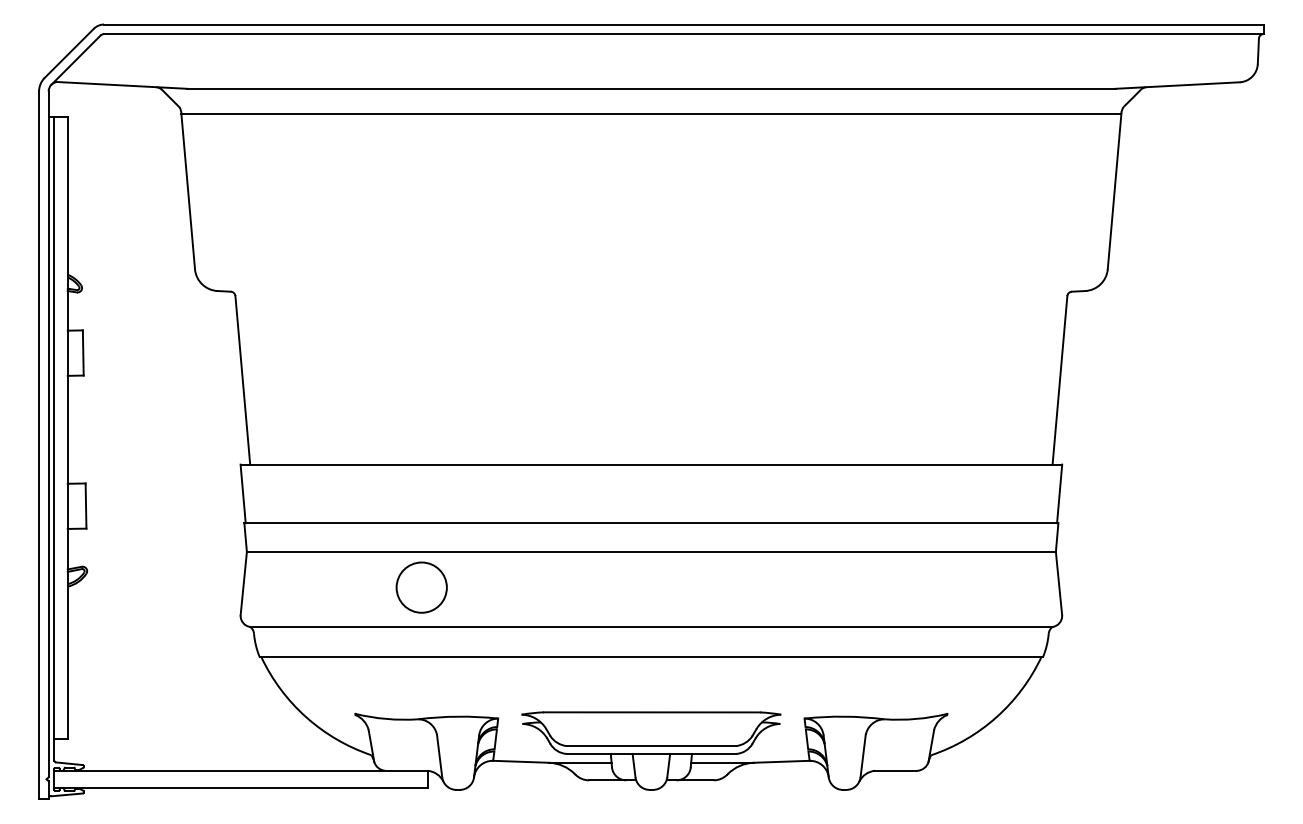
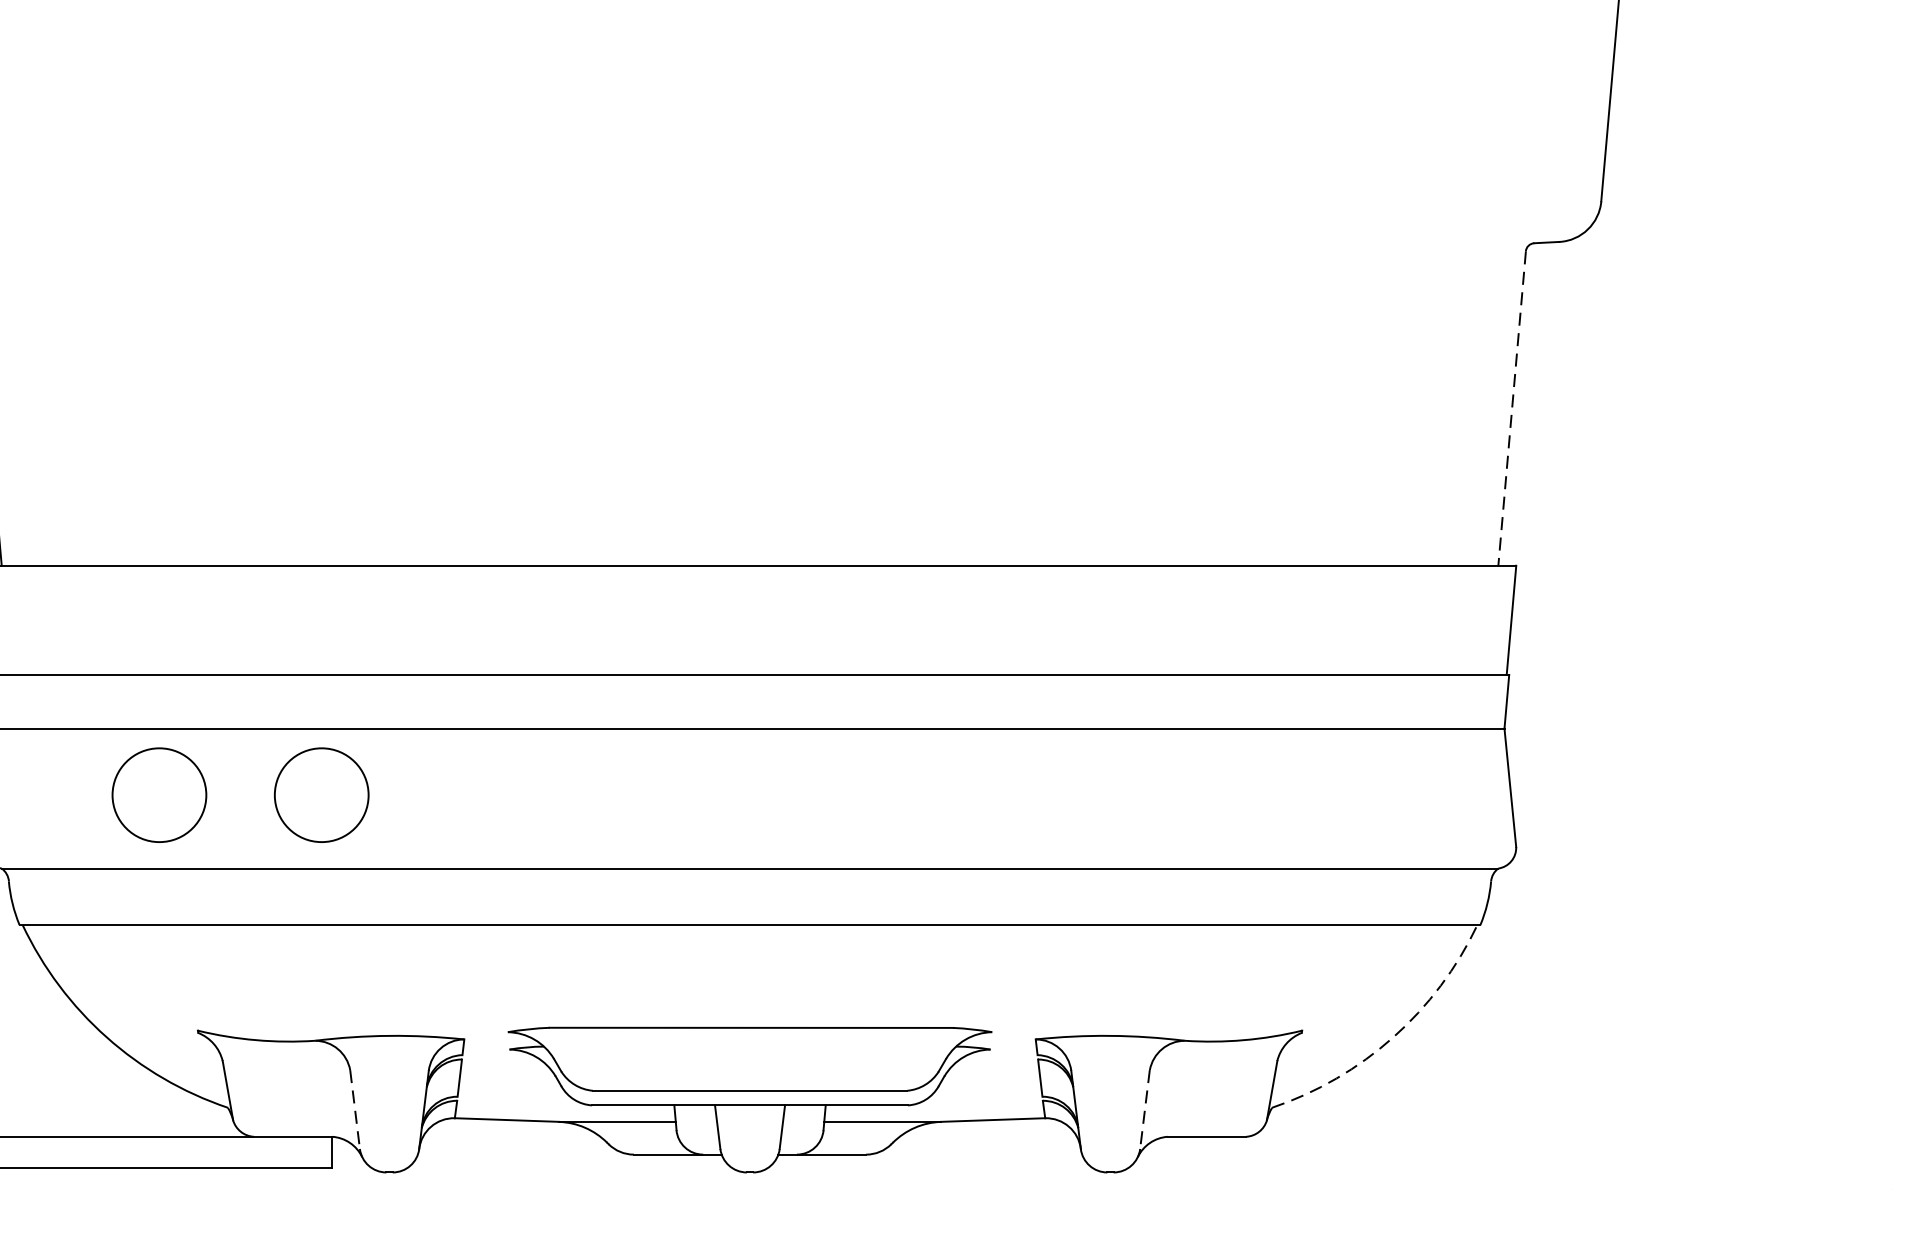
line: (1059, 380) -> (1511, 408), solid -> dashed
circle: (334, 587) -> (158, 794), added
arc: (996, 717) -> (1393, 1037), solid -> dashed
line: (439, 756) -> (354, 1110), solid -> dashed
line: (863, 756) -> (1145, 1110), solid -> dashed

